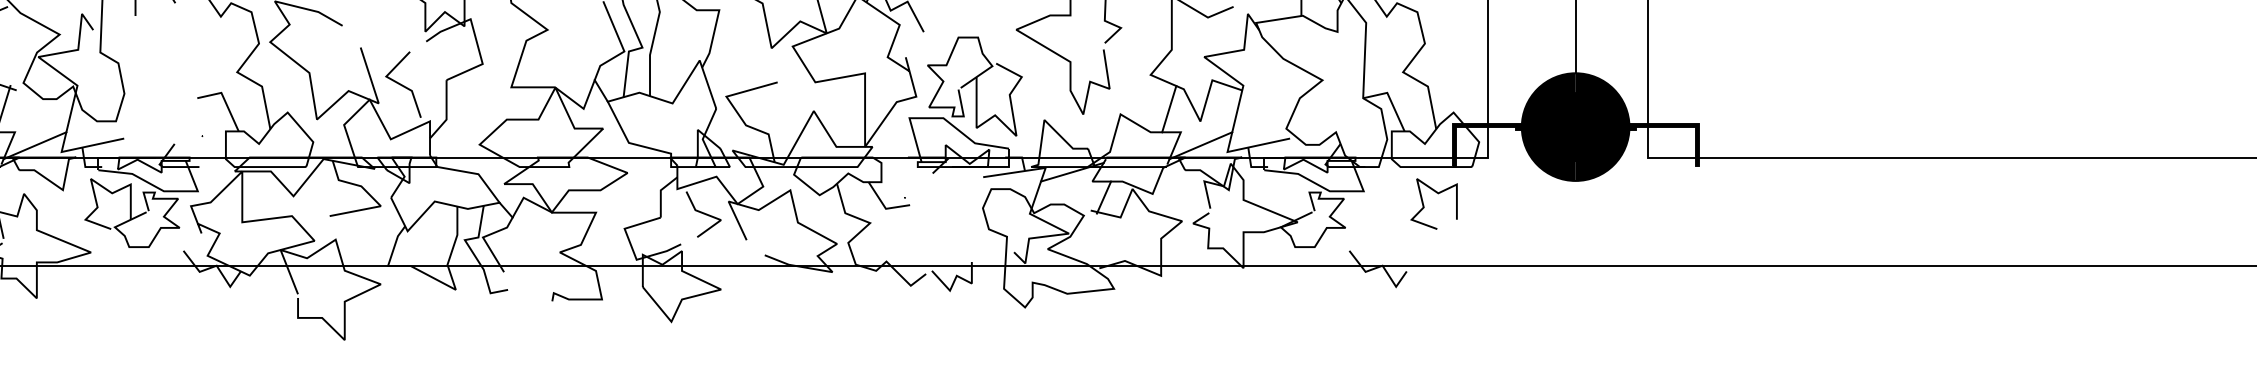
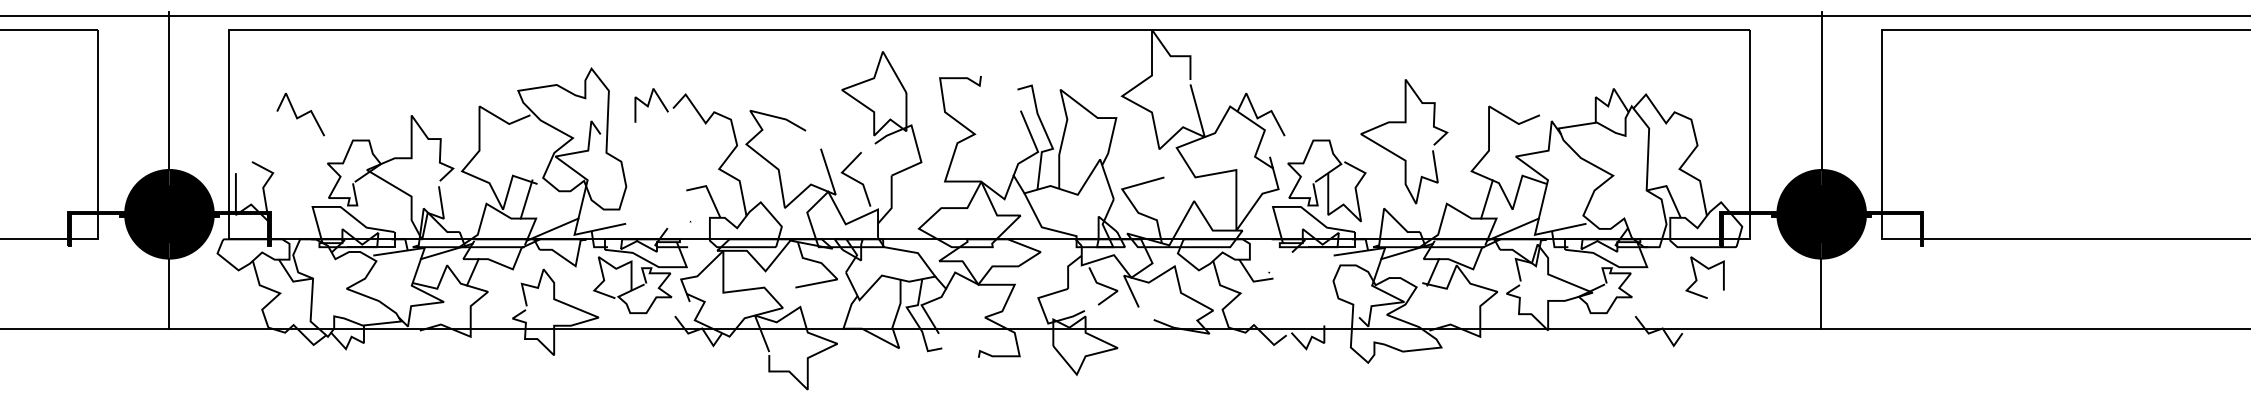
line: (1575, 223) -> (1821, 293), added

